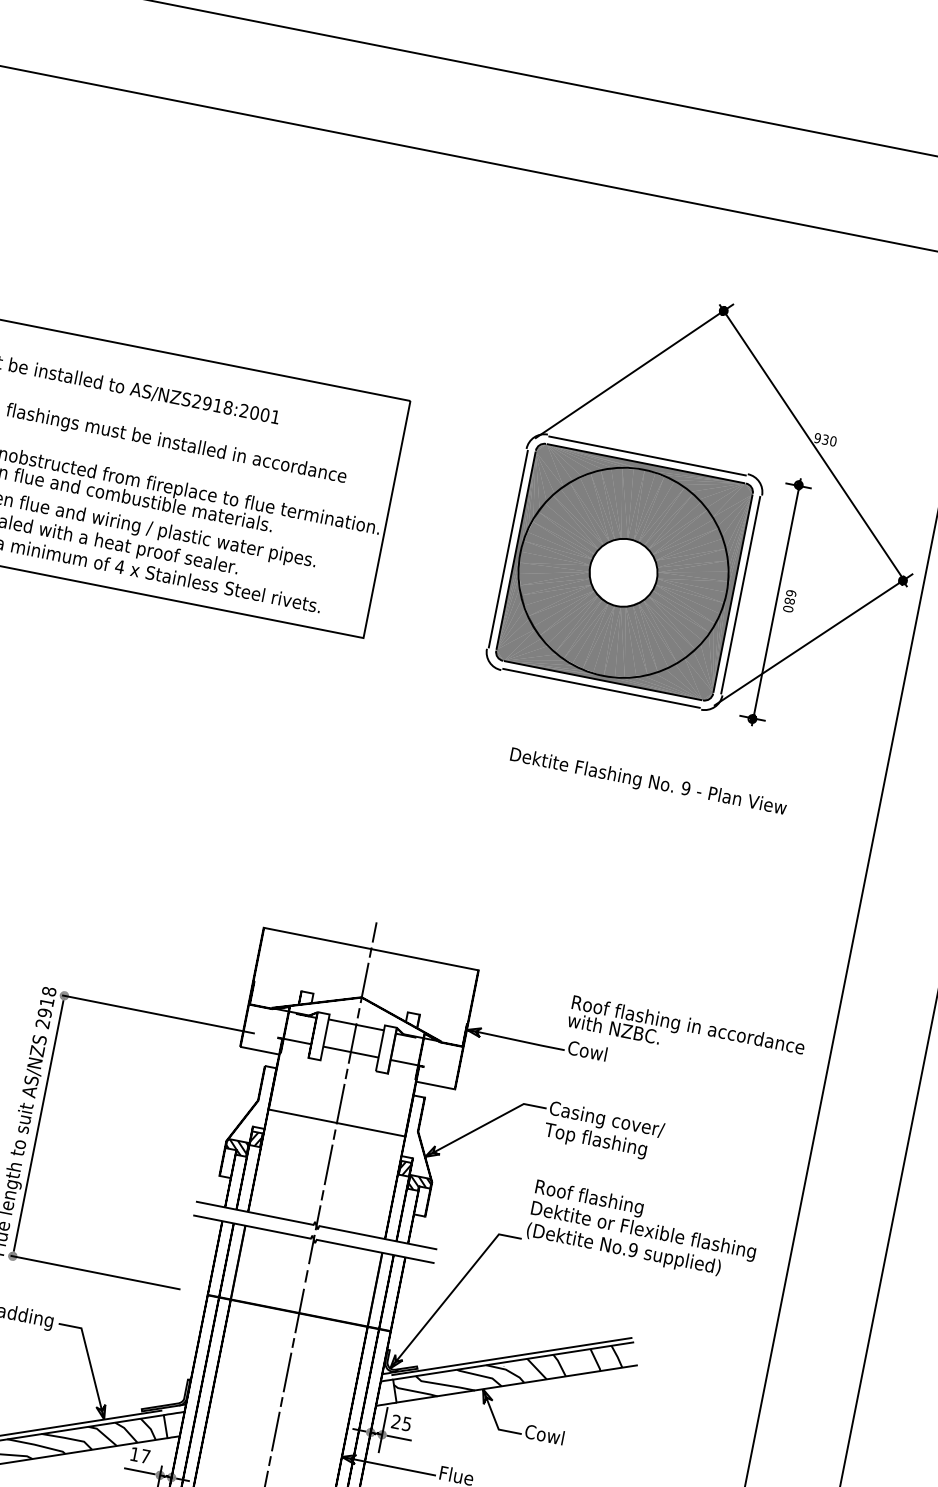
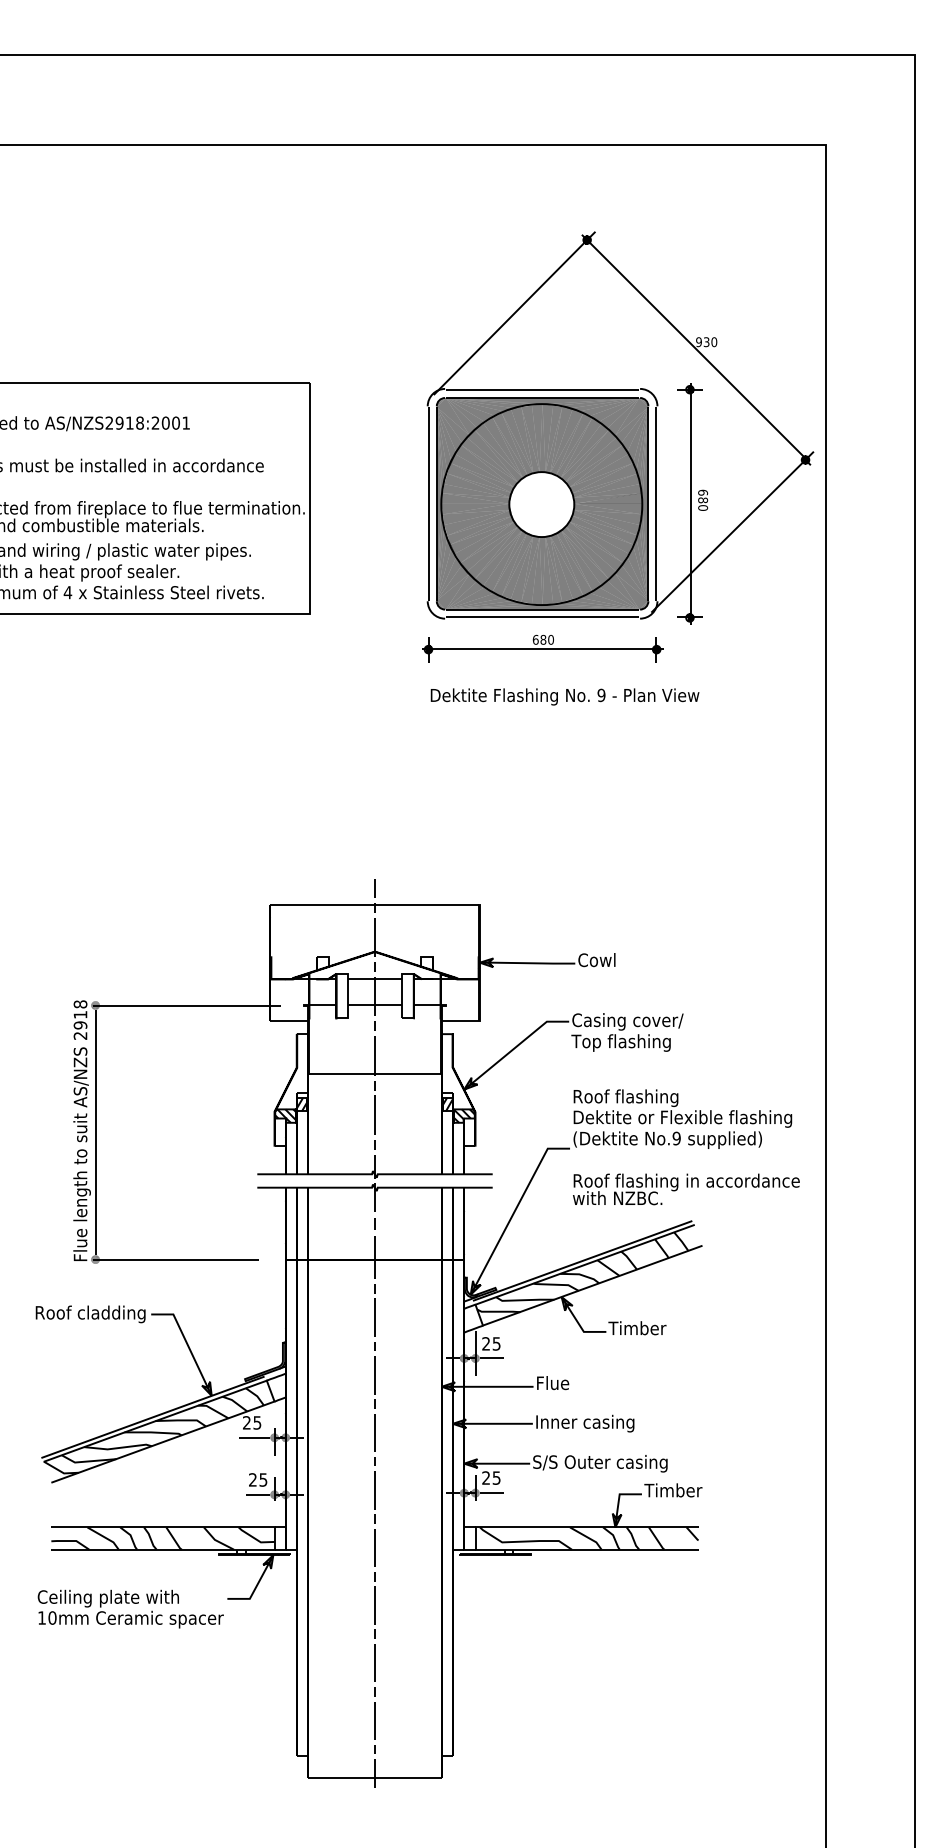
part: (595, 720) -> (542, 648), added
text: (647, 782) -> (564, 696), moved
text: (686, 1033) -> (686, 1189), moved
text: (554, 1436) -> (637, 1328), Cowl -> Timber
text: (140, 1455) -> (252, 1422), 17 -> 25

